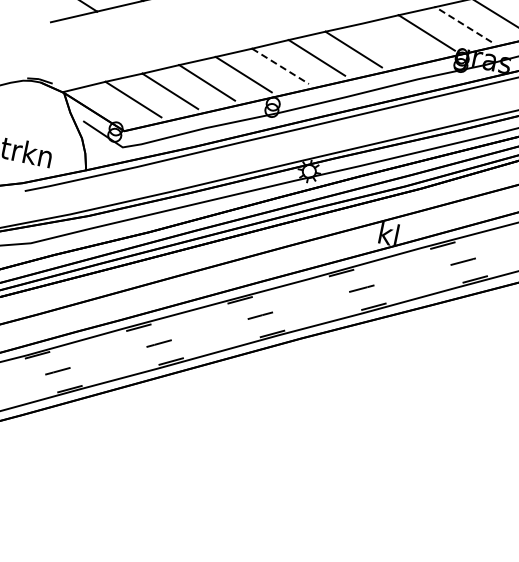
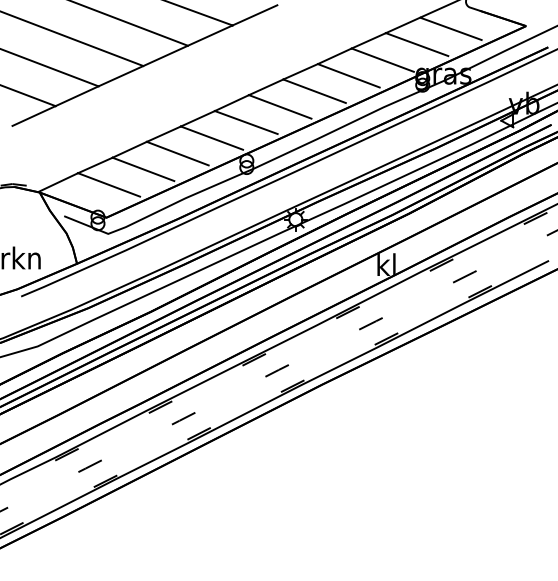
line: (463, 24) -> (416, 44), dashed -> solid
line: (390, 40) -> (348, 75), added
line: (280, 66) -> (246, 122), dashed -> solid

